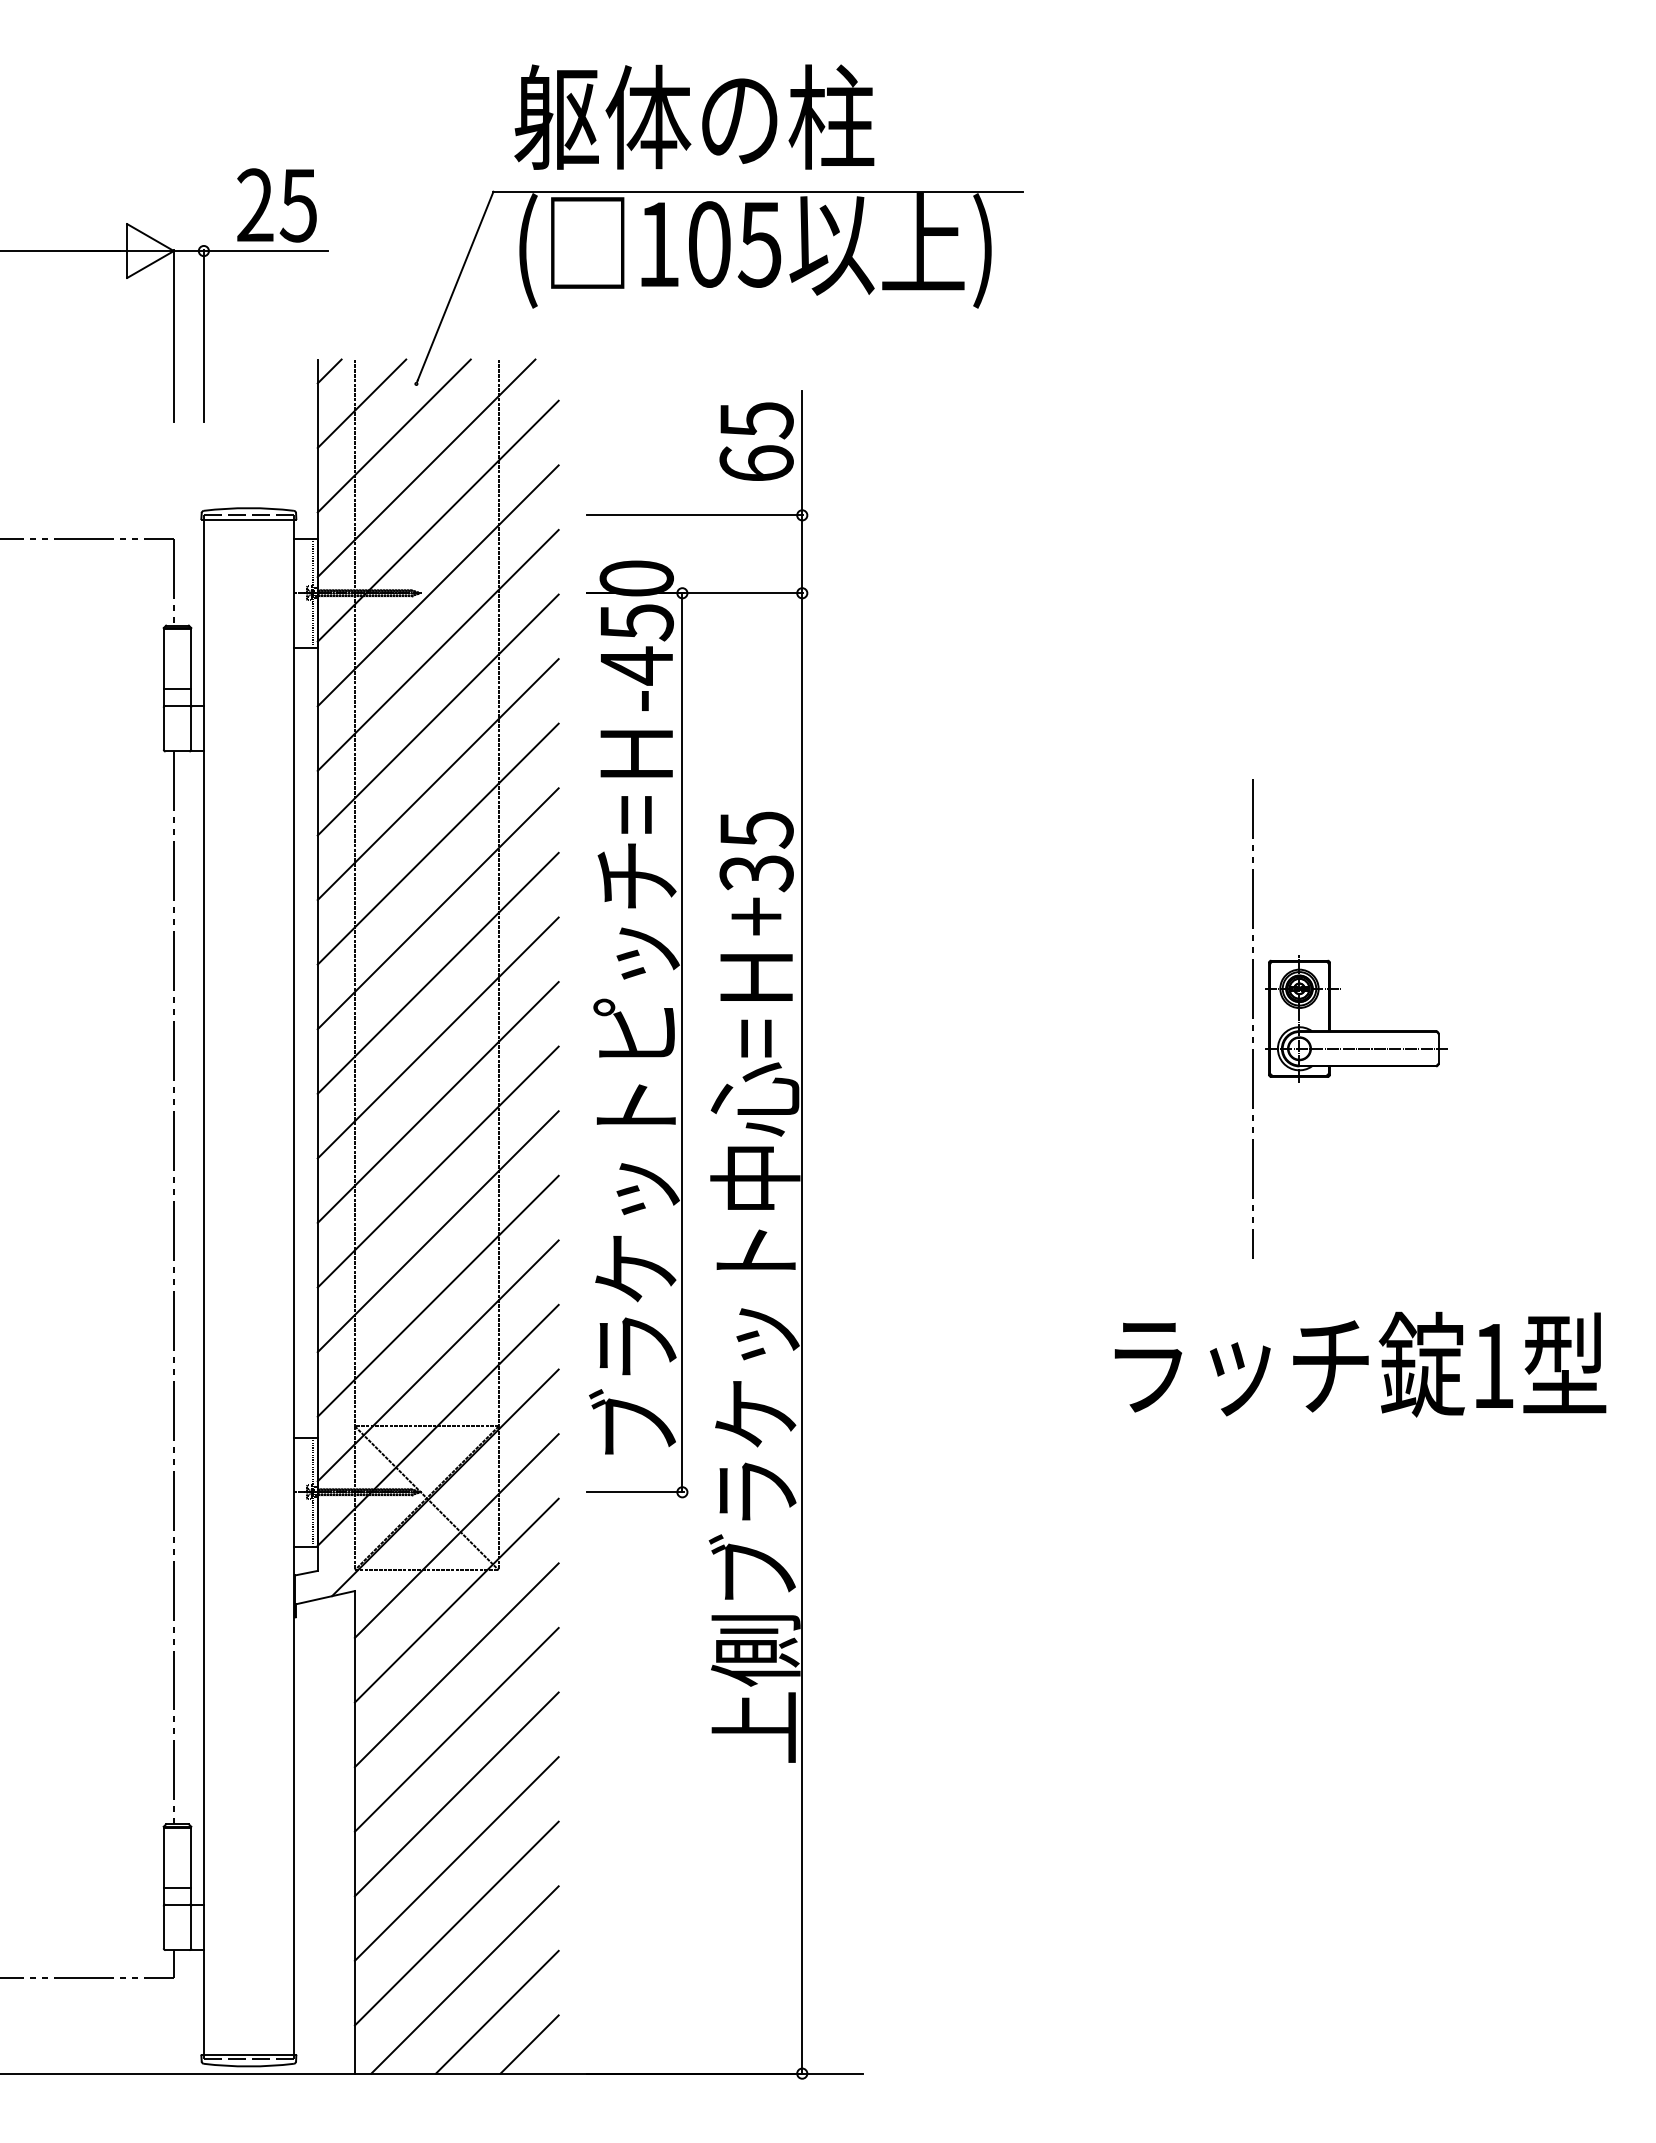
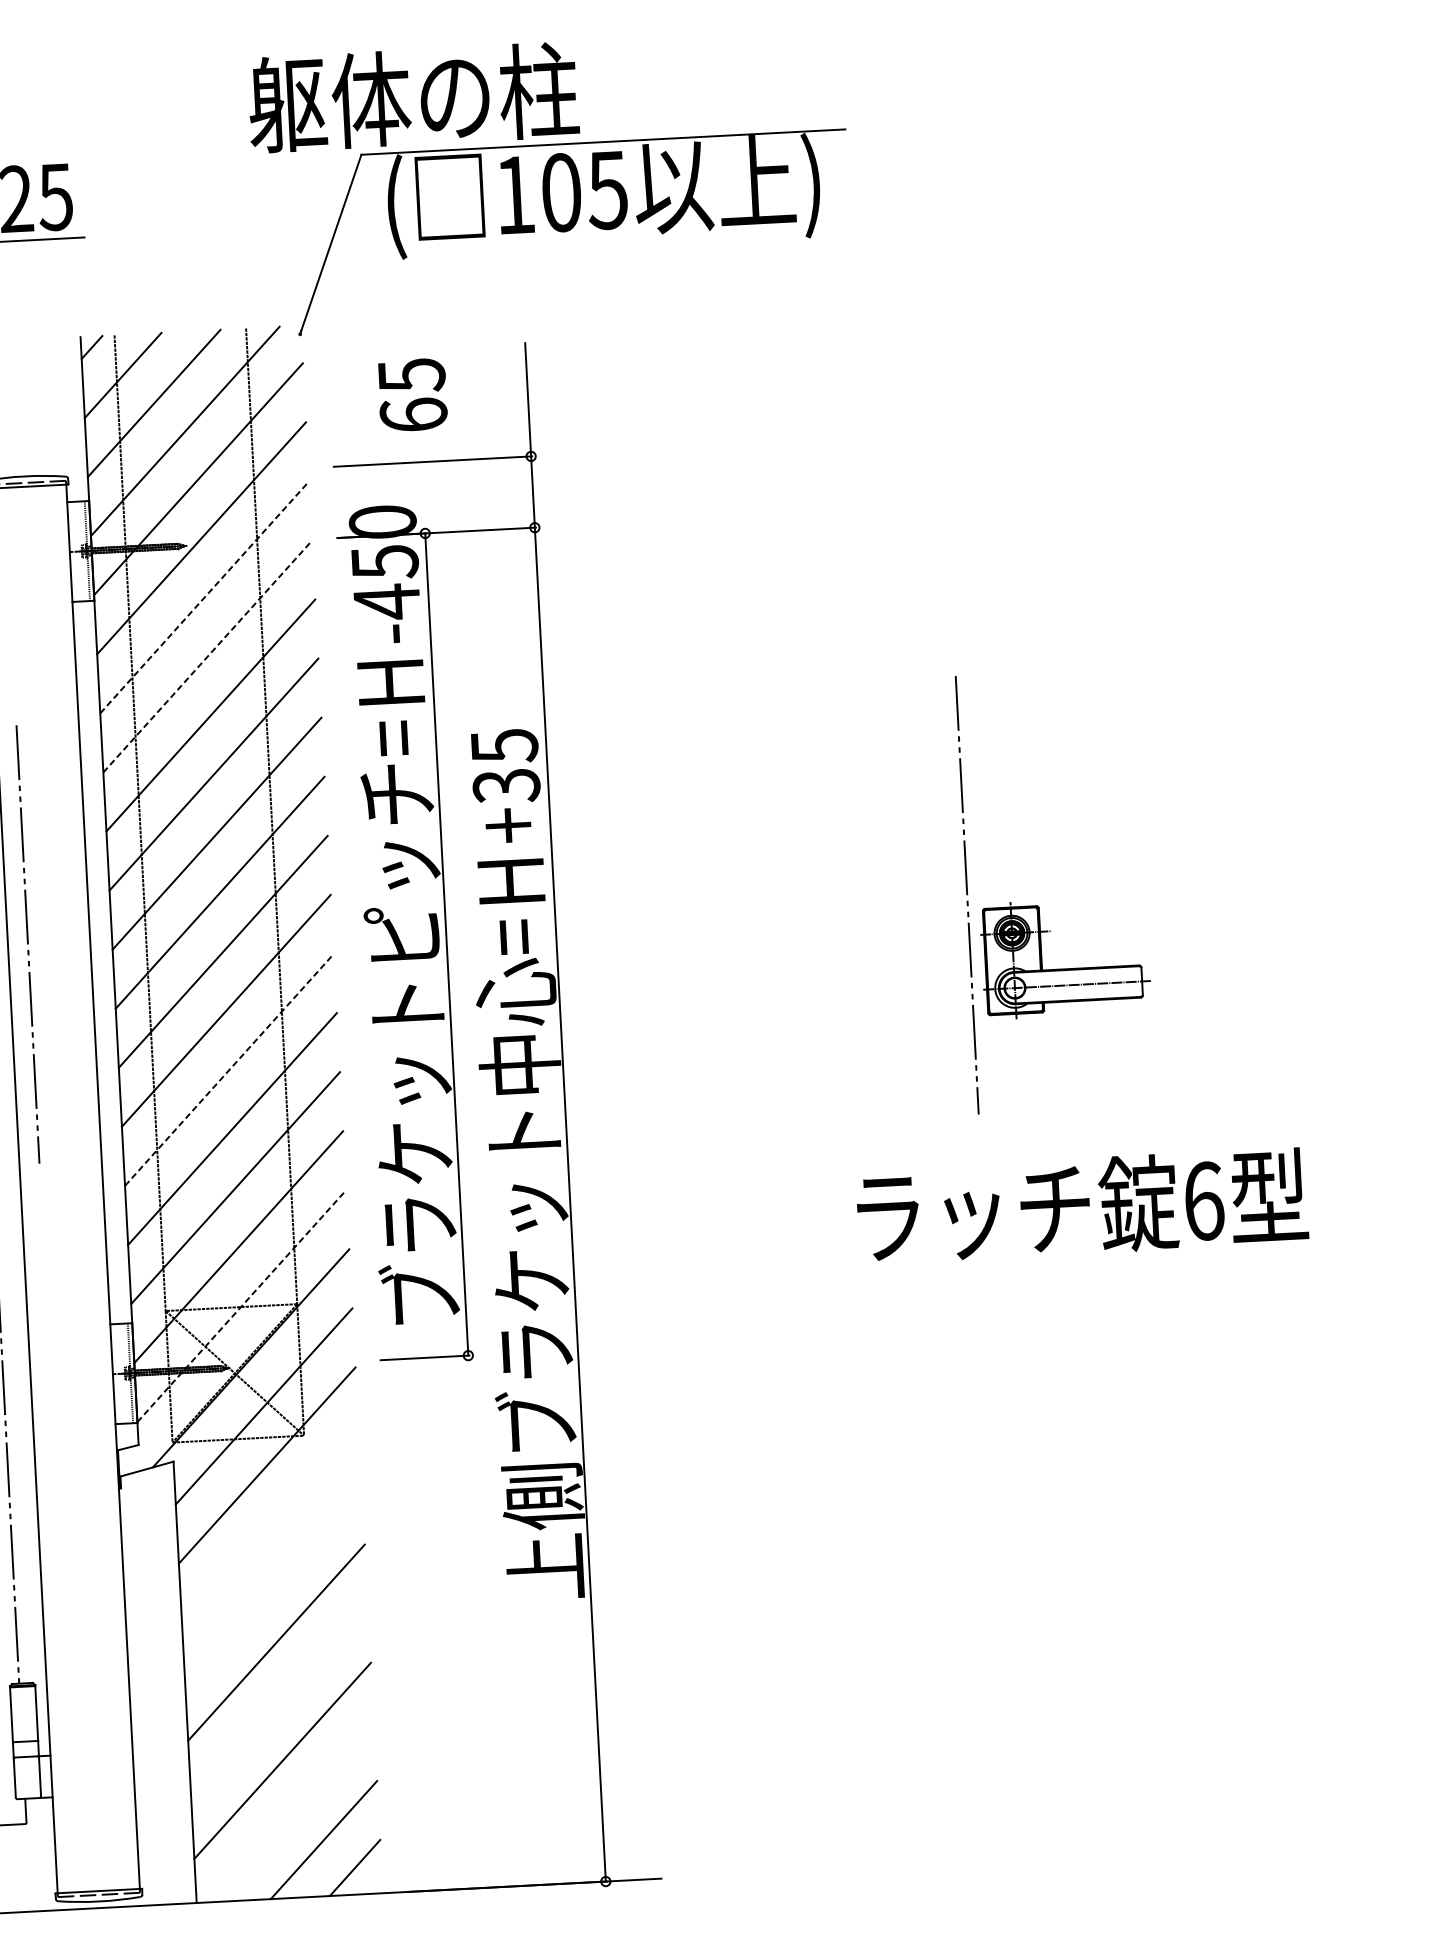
part: (718, 287) -> (571, 231), moved
text: (756, 441) -> (412, 394), moved
line: (438, 650) -> (204, 597), solid -> dashed
line: (438, 714) -> (207, 656), solid -> dashed
line: (225, 1018) -> (27, 944), added
part: (1356, 1030) -> (1066, 968), moved
line: (438, 1166) -> (229, 1069), solid -> dashed
text: (1494, 1365) -> (1204, 1200), 1 -> 6
line: (438, 1425) -> (242, 1306), solid -> dashed
line: (456, 1665) -> (270, 1524), removed
line: (456, 1729) -> (273, 1583), removed
line: (456, 1858) -> (279, 1701), removed
line: (464, 1979) -> (292, 1811), removed

